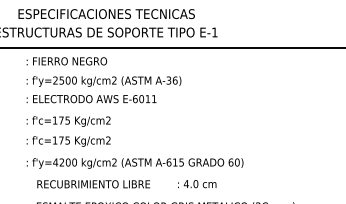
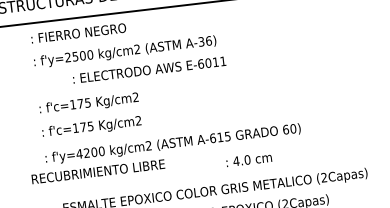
text: (91, 99) -> (149, 70), moved
text: (93, 184) -> (98, 172), moved

